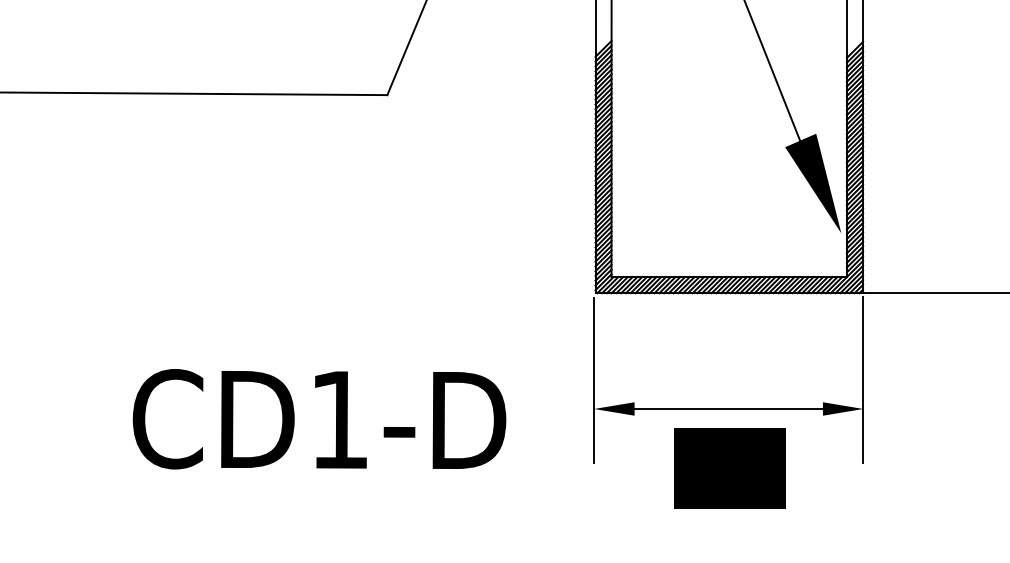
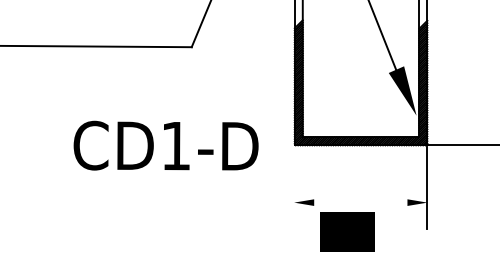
line: (594, 380) -> (294, 188), removed
line: (728, 408) -> (360, 202), removed
text: (318, 418) -> (165, 145), moved
text: (730, 467) -> (347, 231), moved

